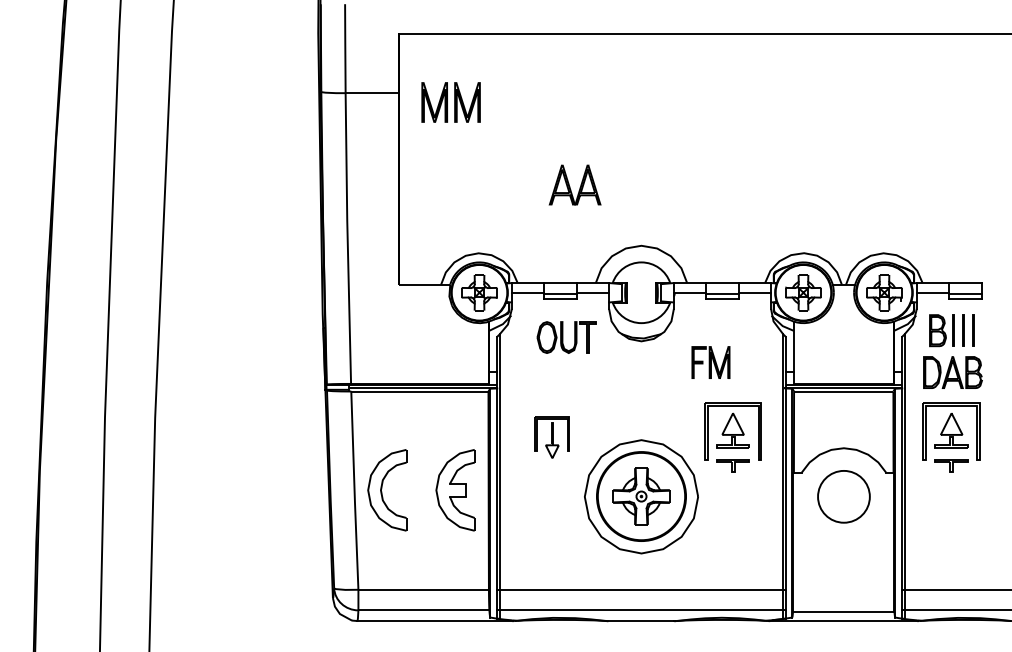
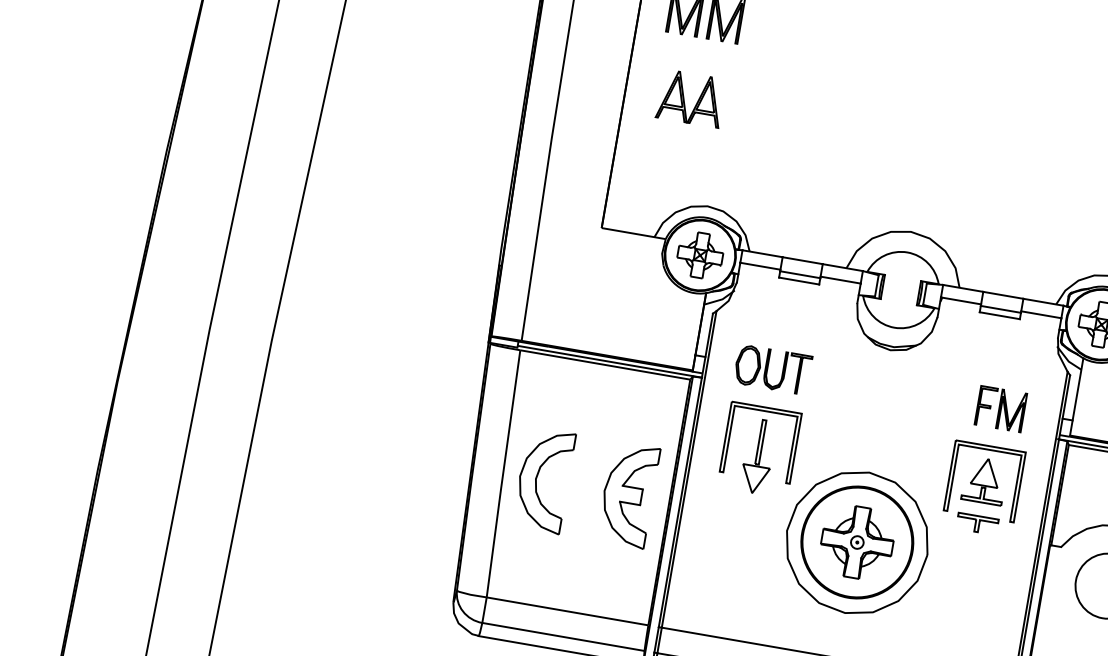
part: (574, 184) -> (690, 97), moved
part: (566, 337) -> (772, 369), moved
part: (710, 362) -> (1000, 408), moved
part: (552, 437) -> (759, 450), size x1.67

